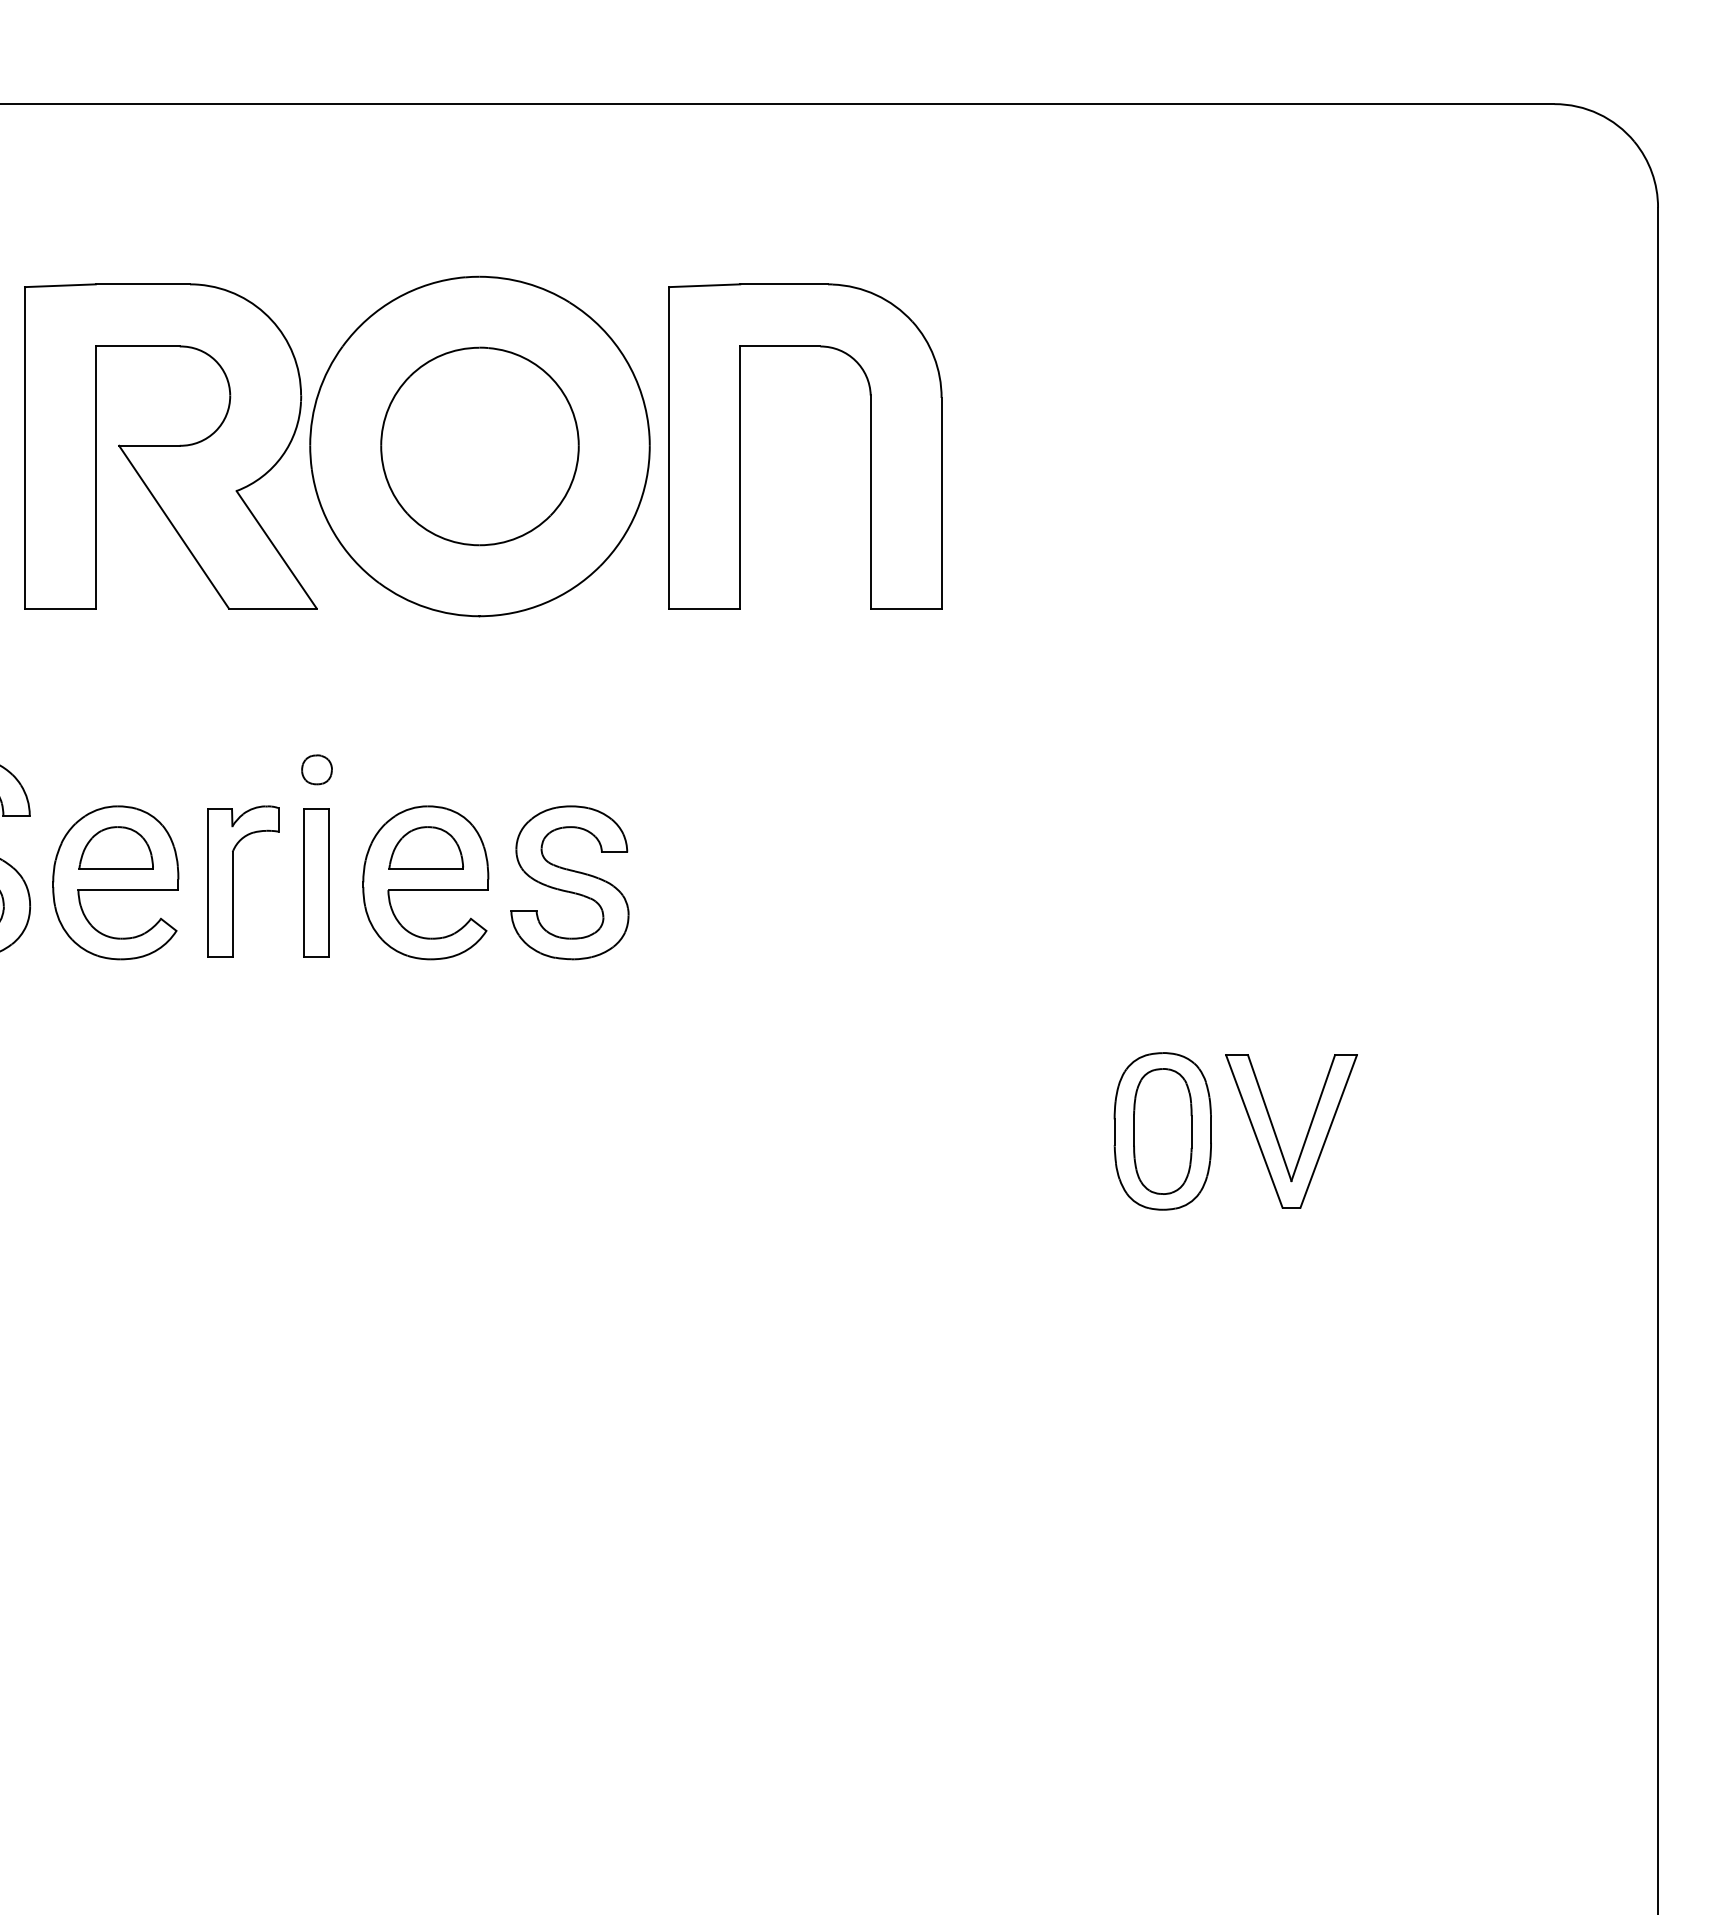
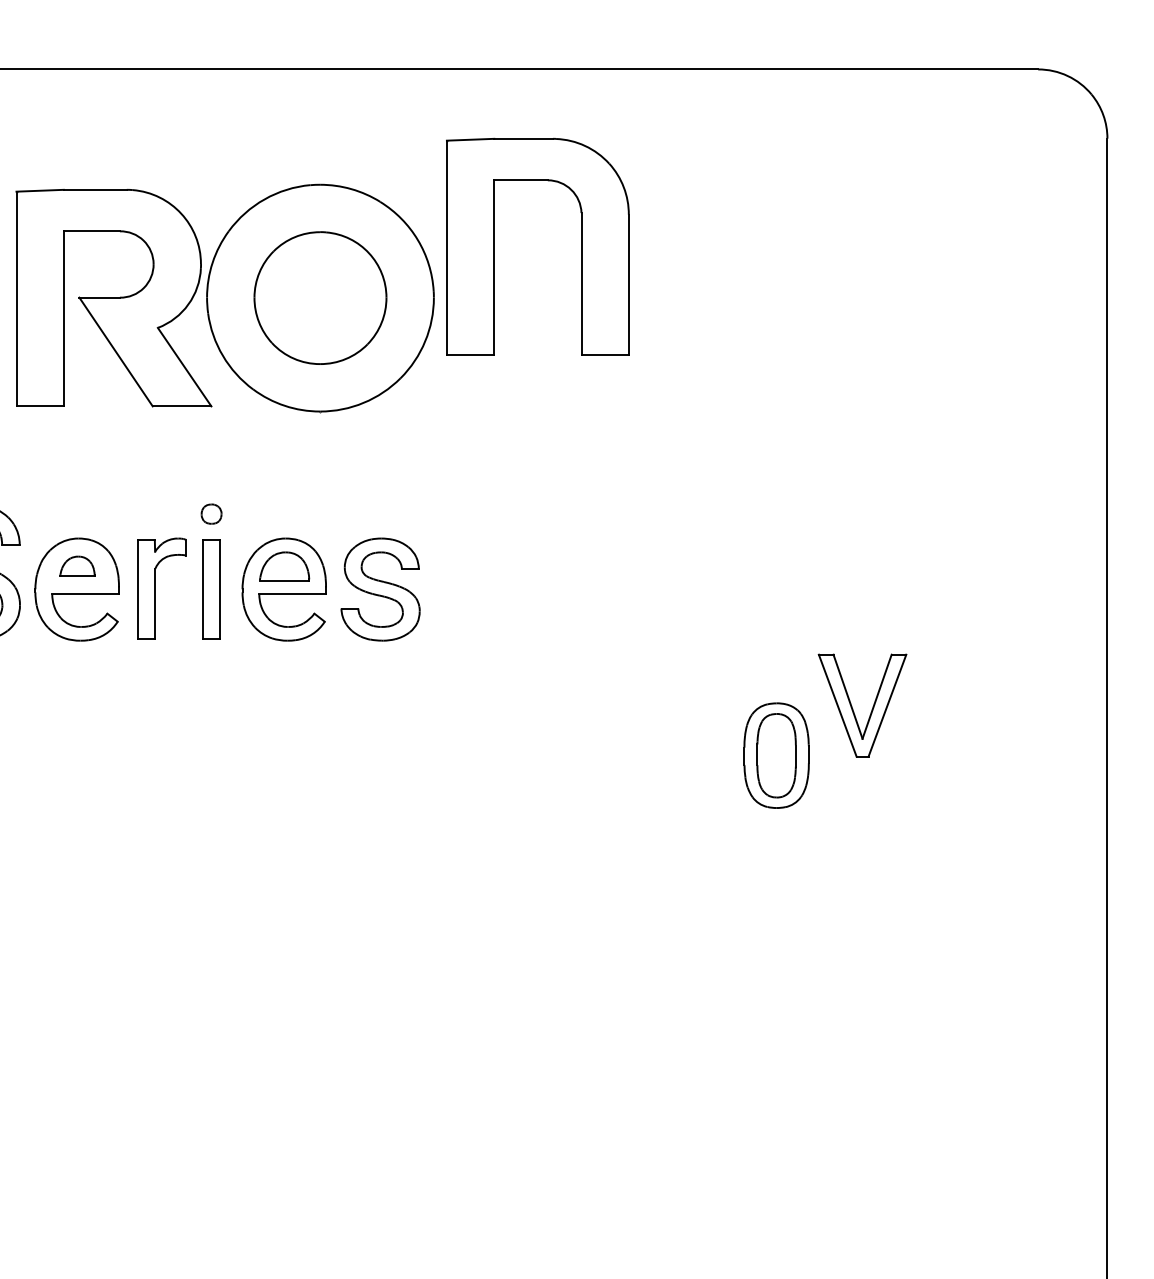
part: (740, 445) -> (494, 246), moved
part: (116, 848) -> (77, 566), size x0.7
part: (1277, 1137) -> (853, 709), moved

